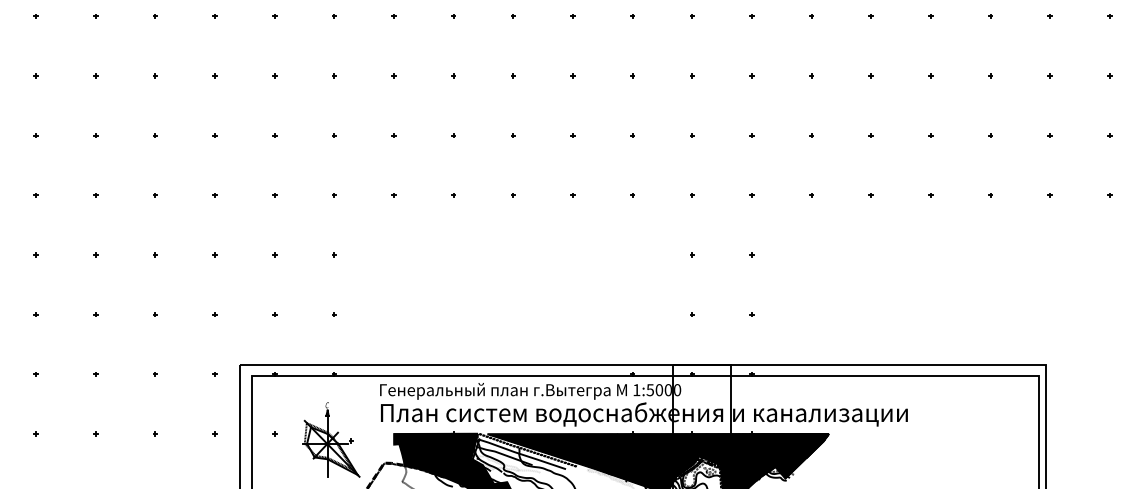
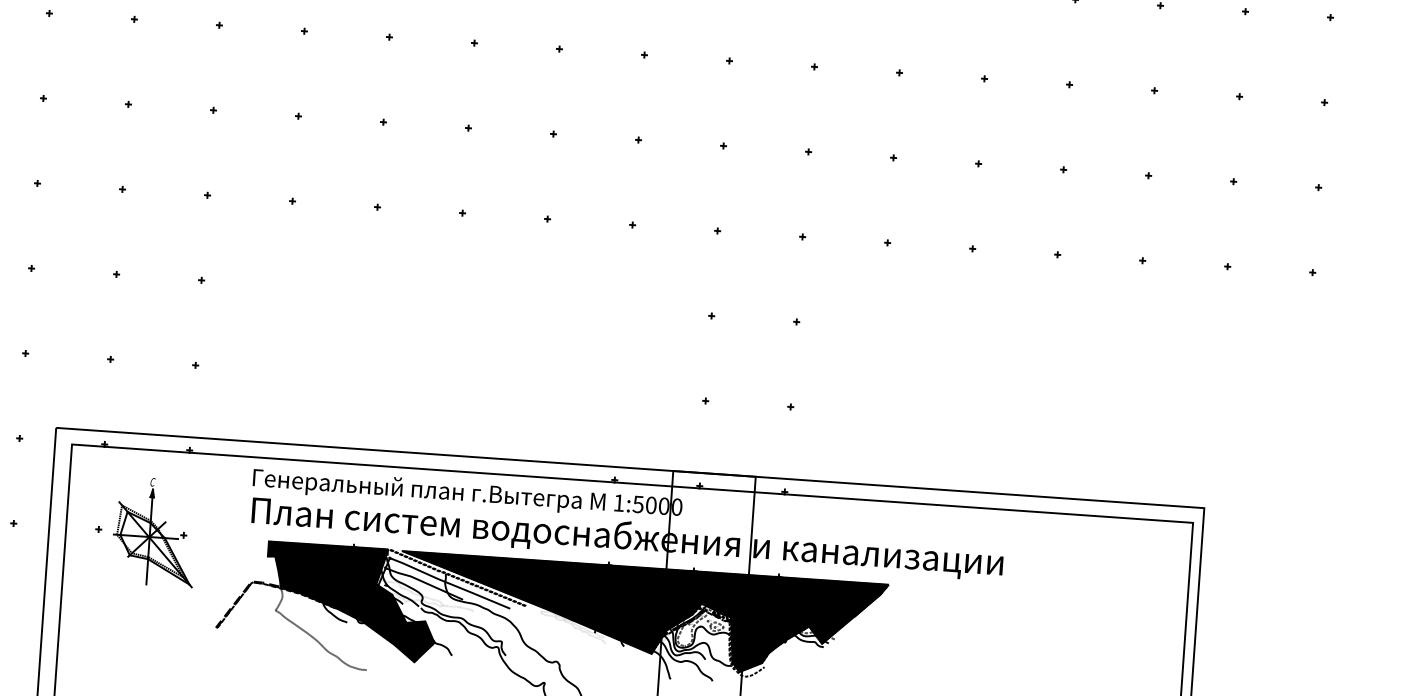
part: (331, 439) -> (155, 531), moved

